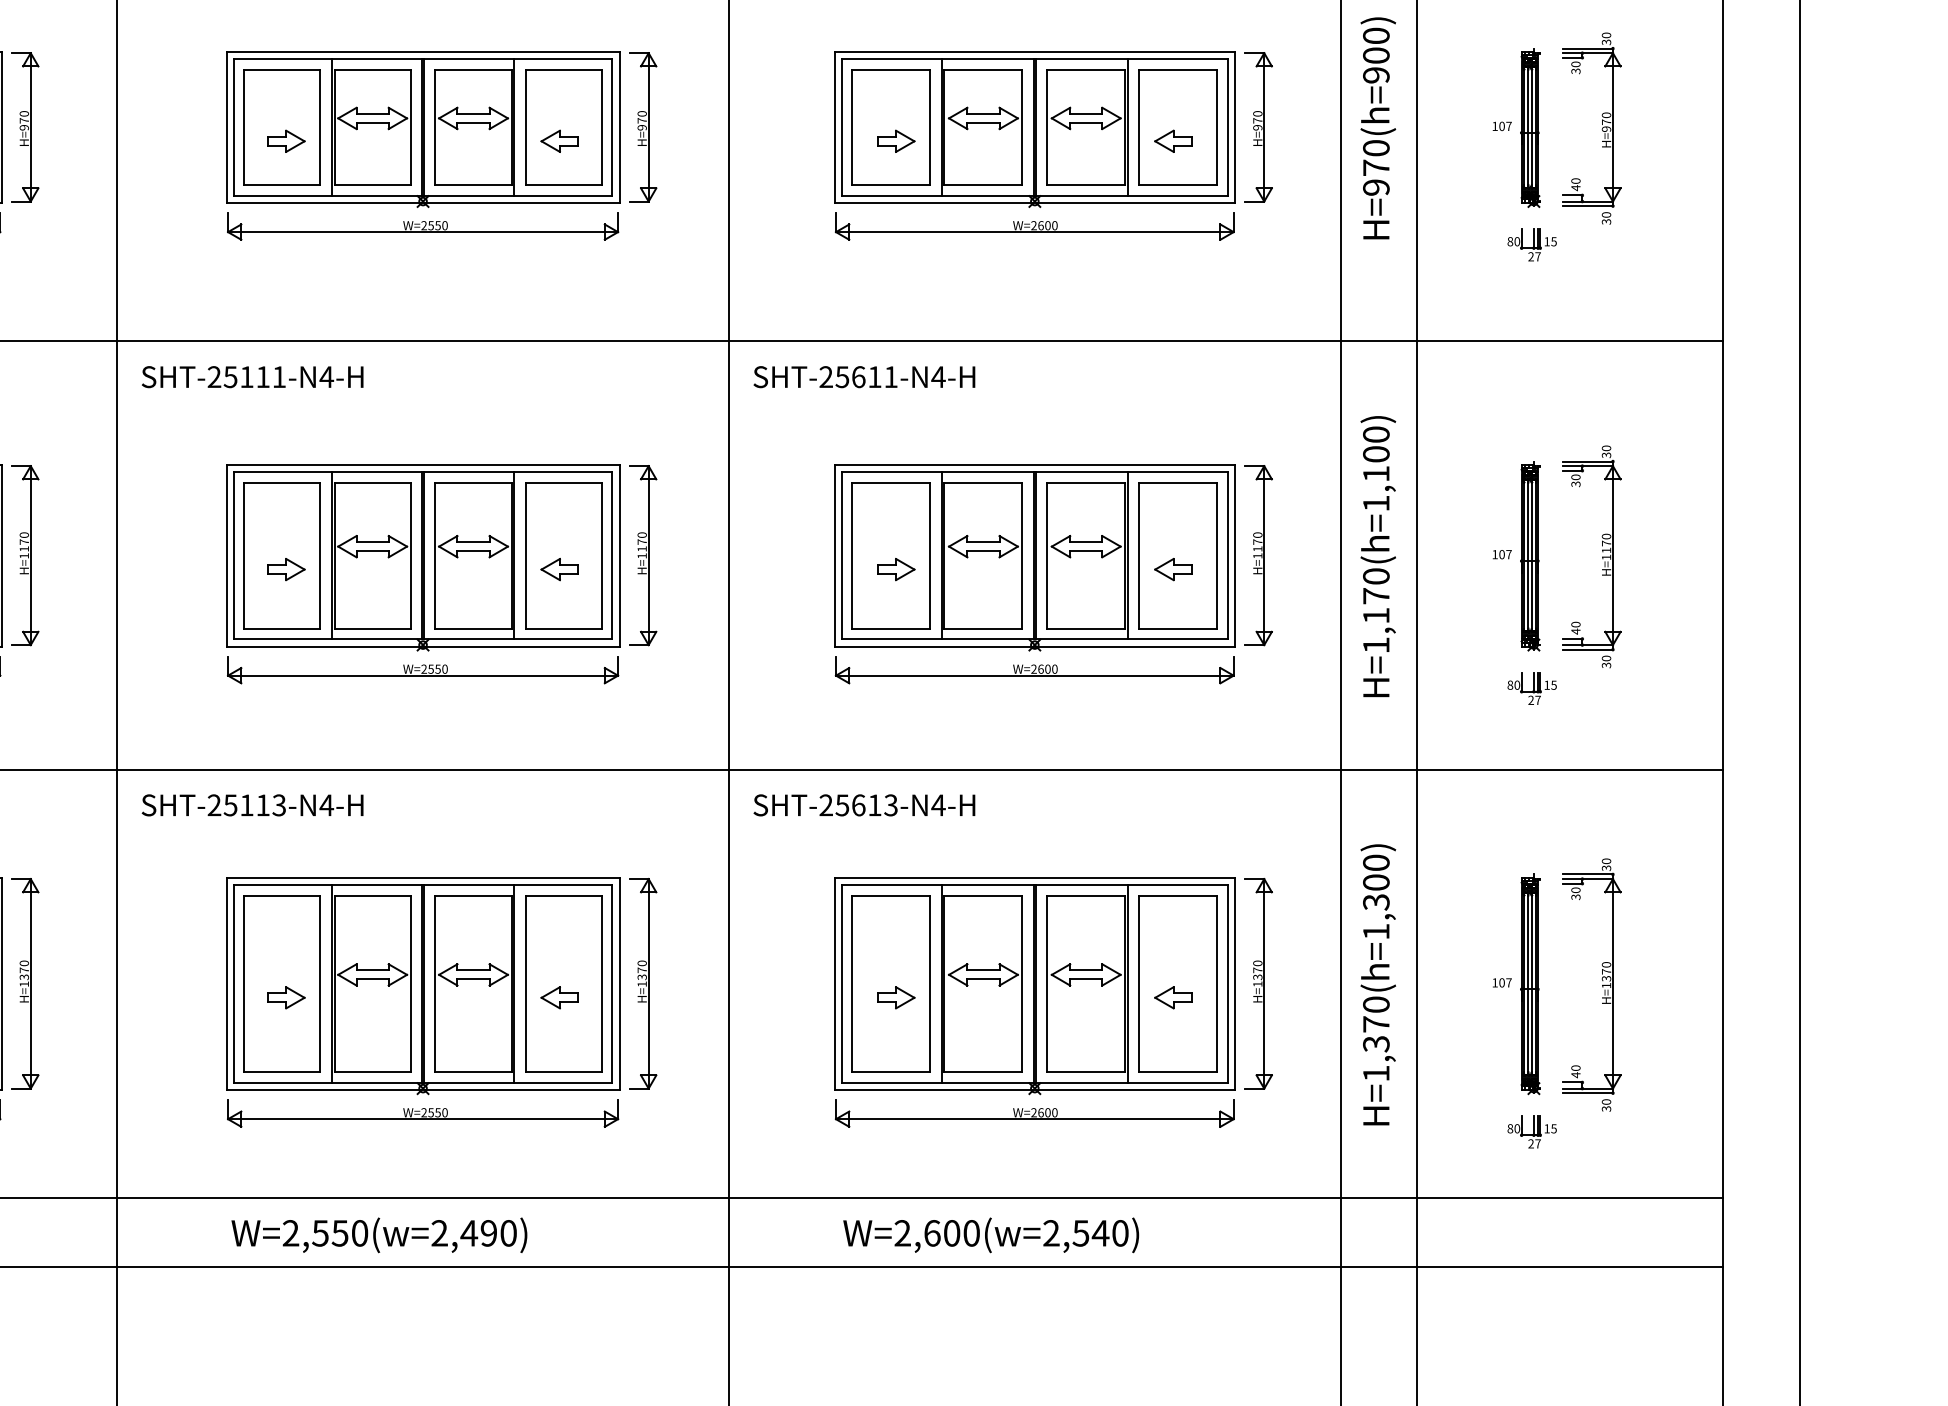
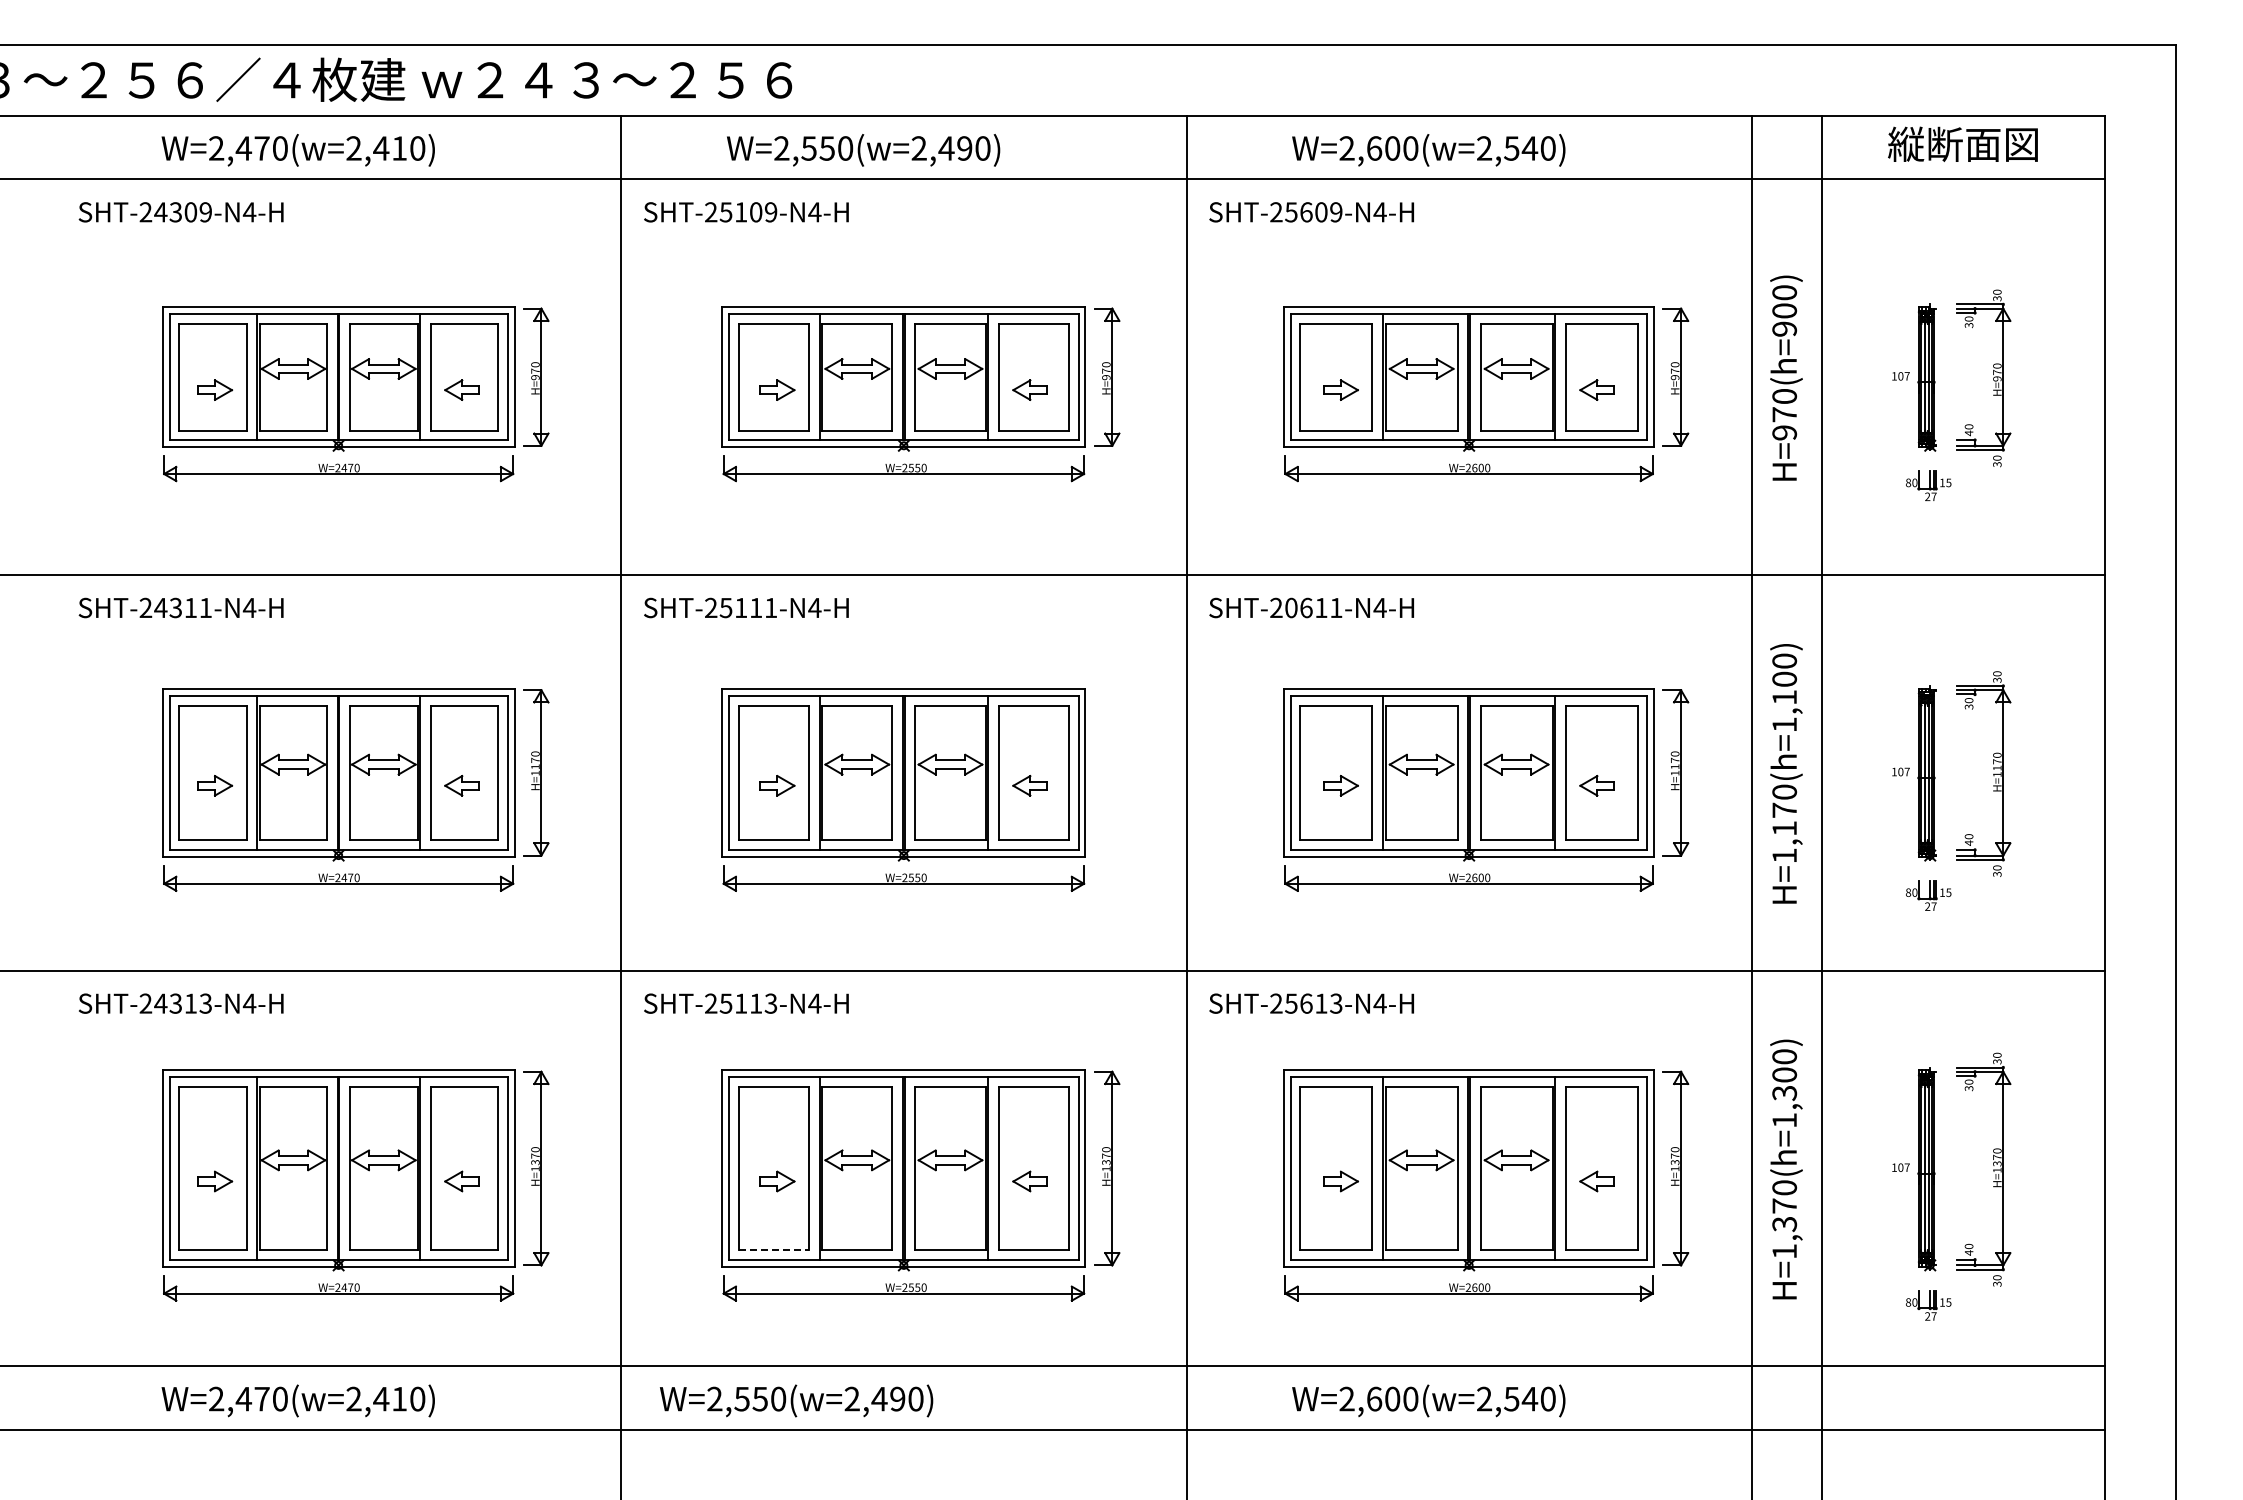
text: (842, 376) -> (1291, 607), SHT-25611-N4-H -> SHT-20611-N4-H
part: (643, 555) -> (1107, 772), removed
line: (283, 1072) -> (774, 1250), solid -> dashed
text: (379, 1234) -> (796, 1400), moved

